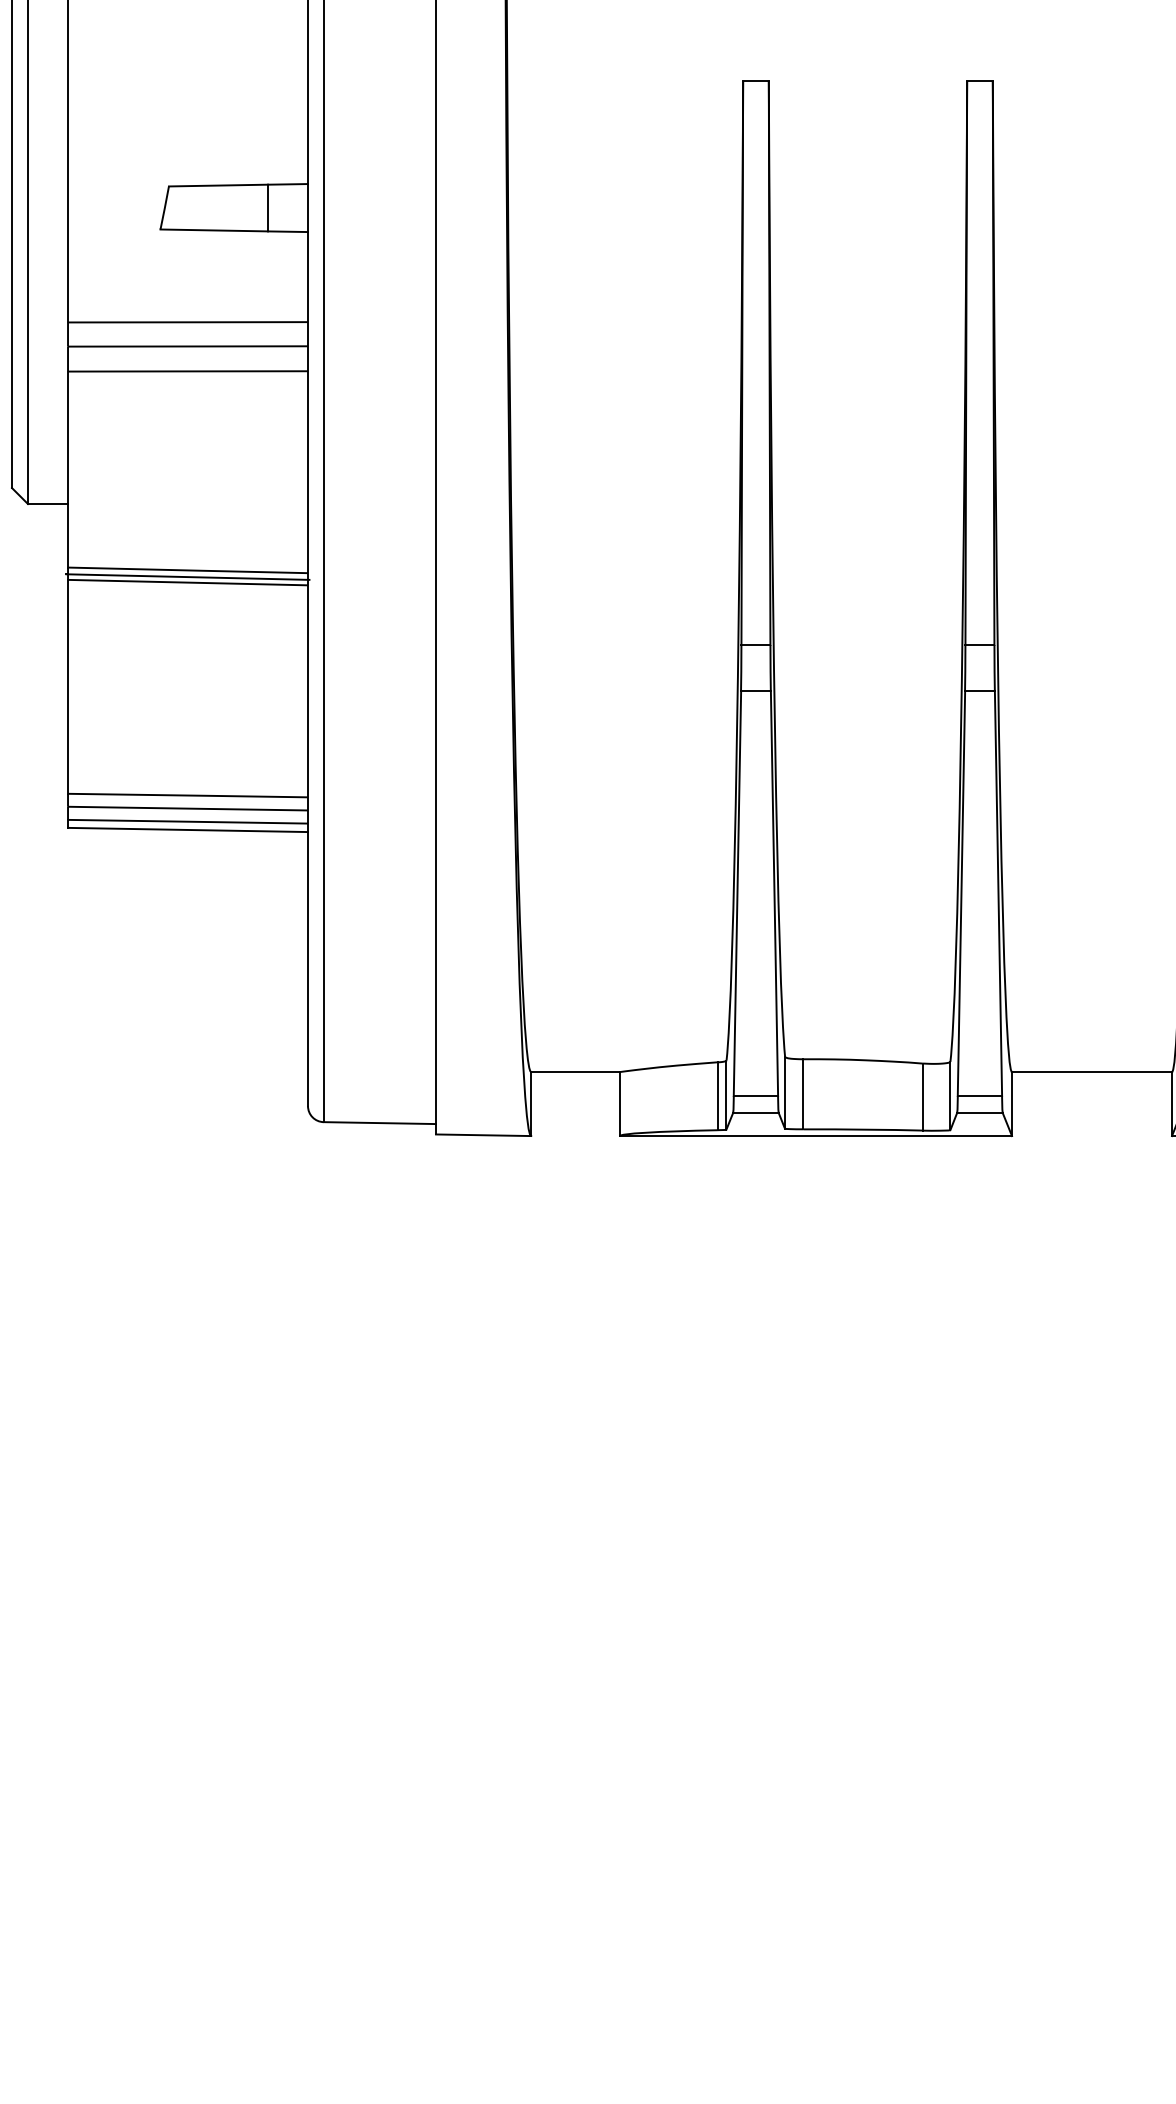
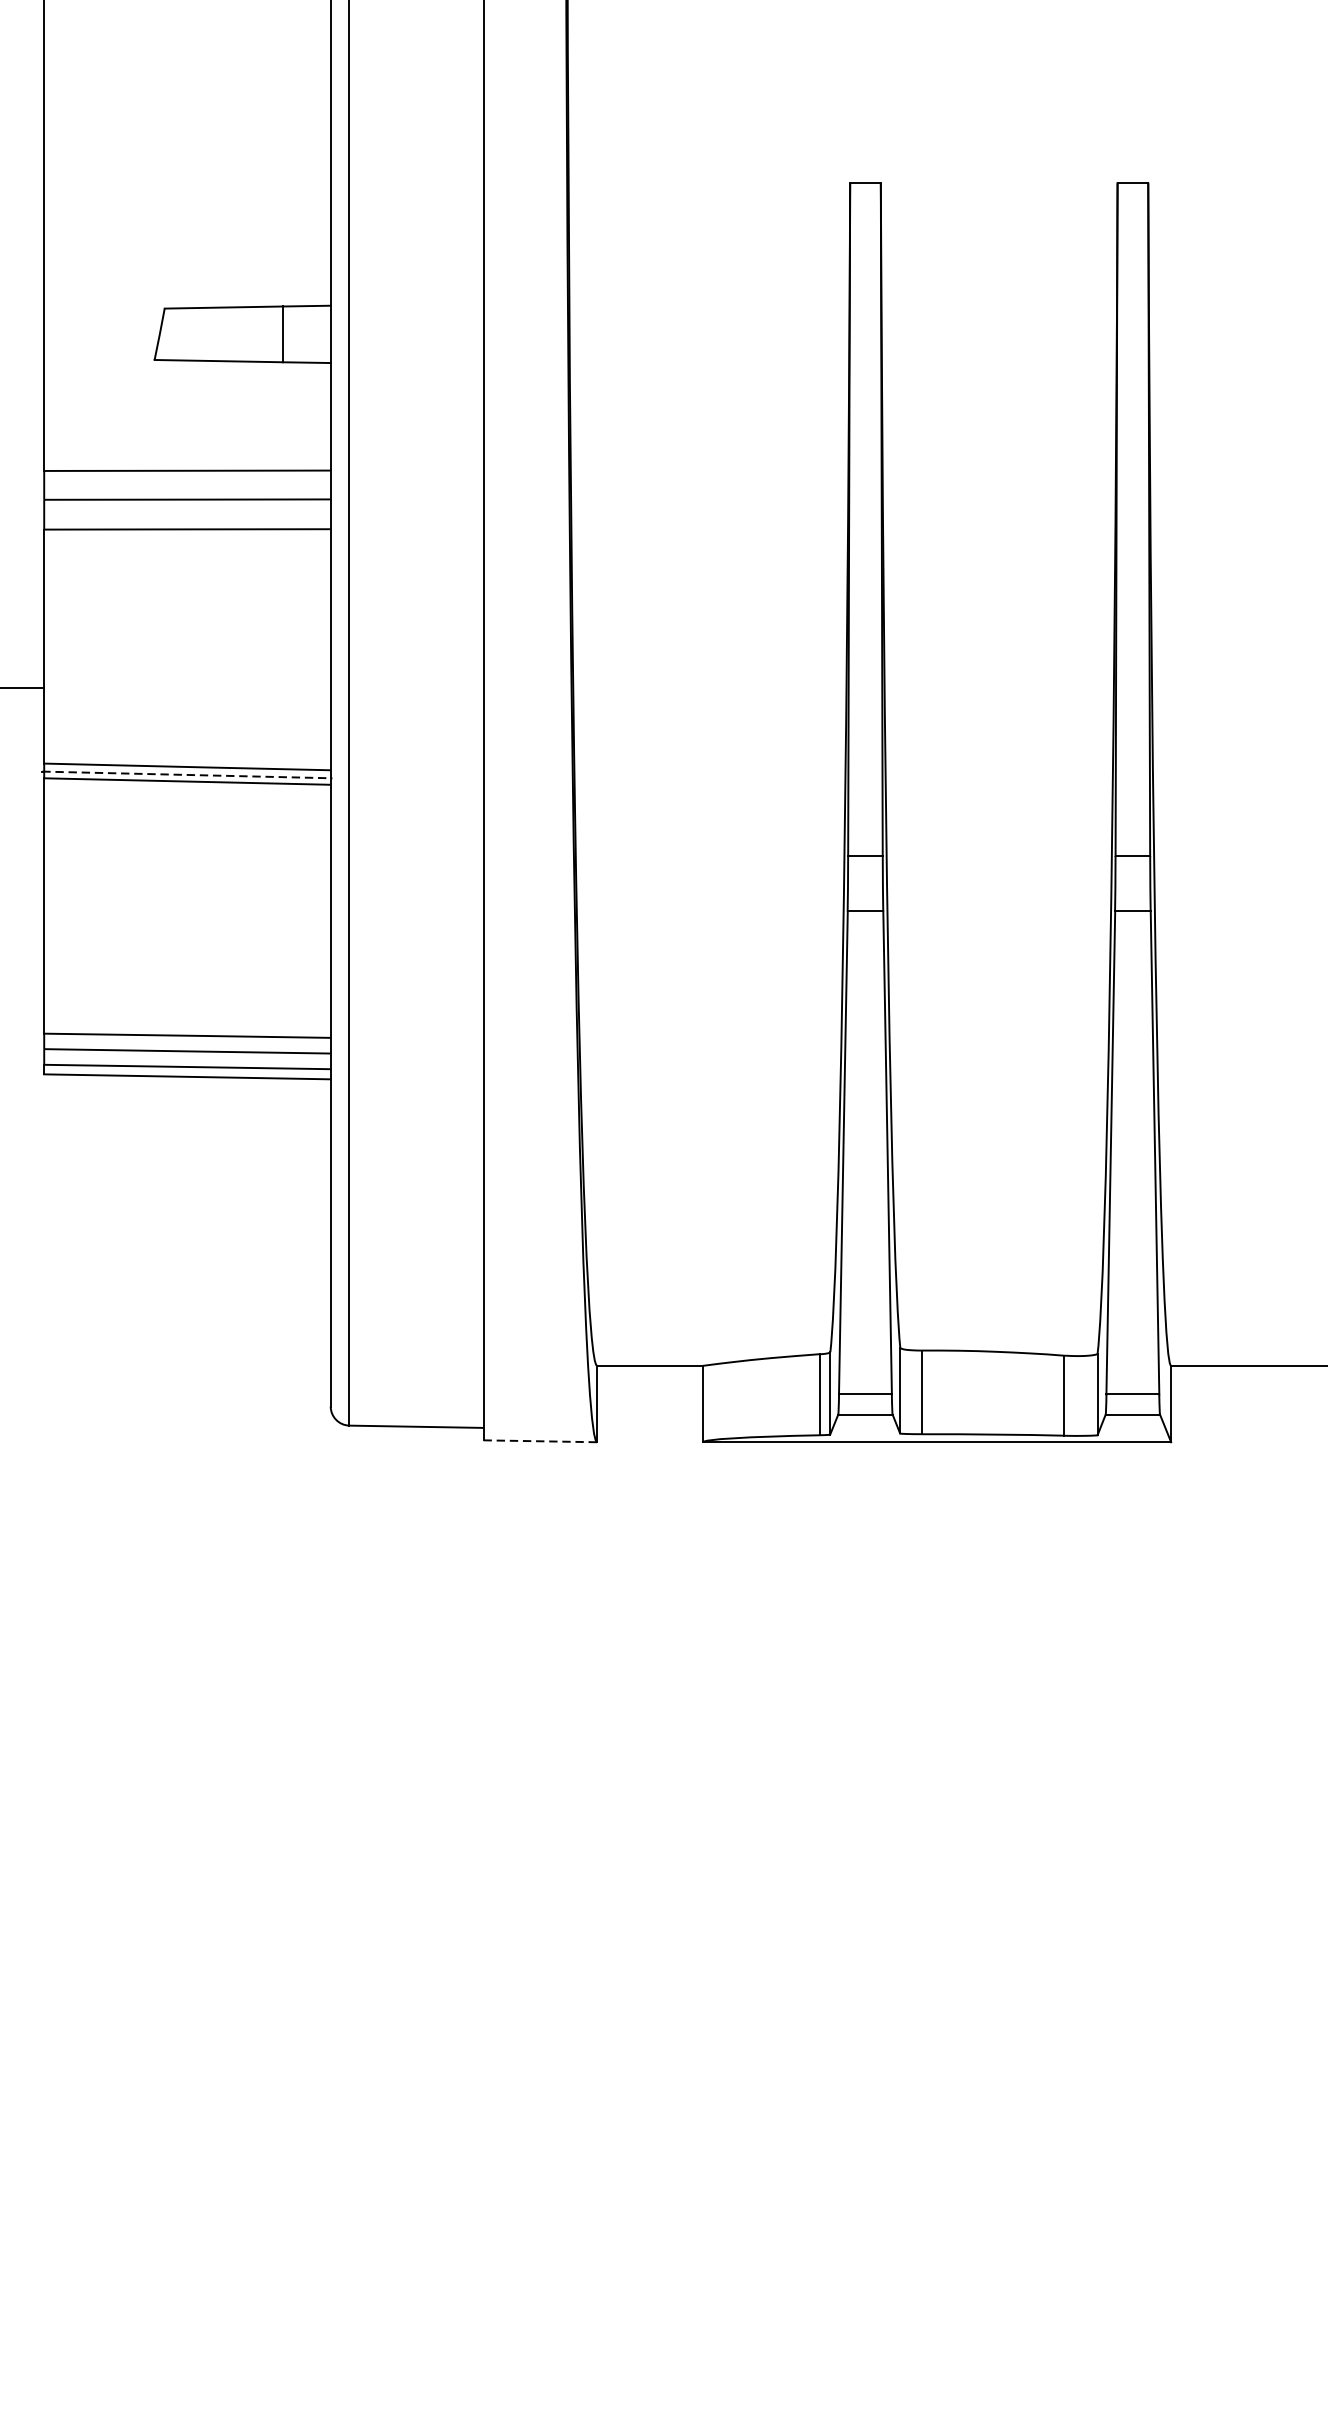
line: (187, 577) -> (186, 775), solid -> dashed
line: (483, 1135) -> (540, 1441), solid -> dashed

